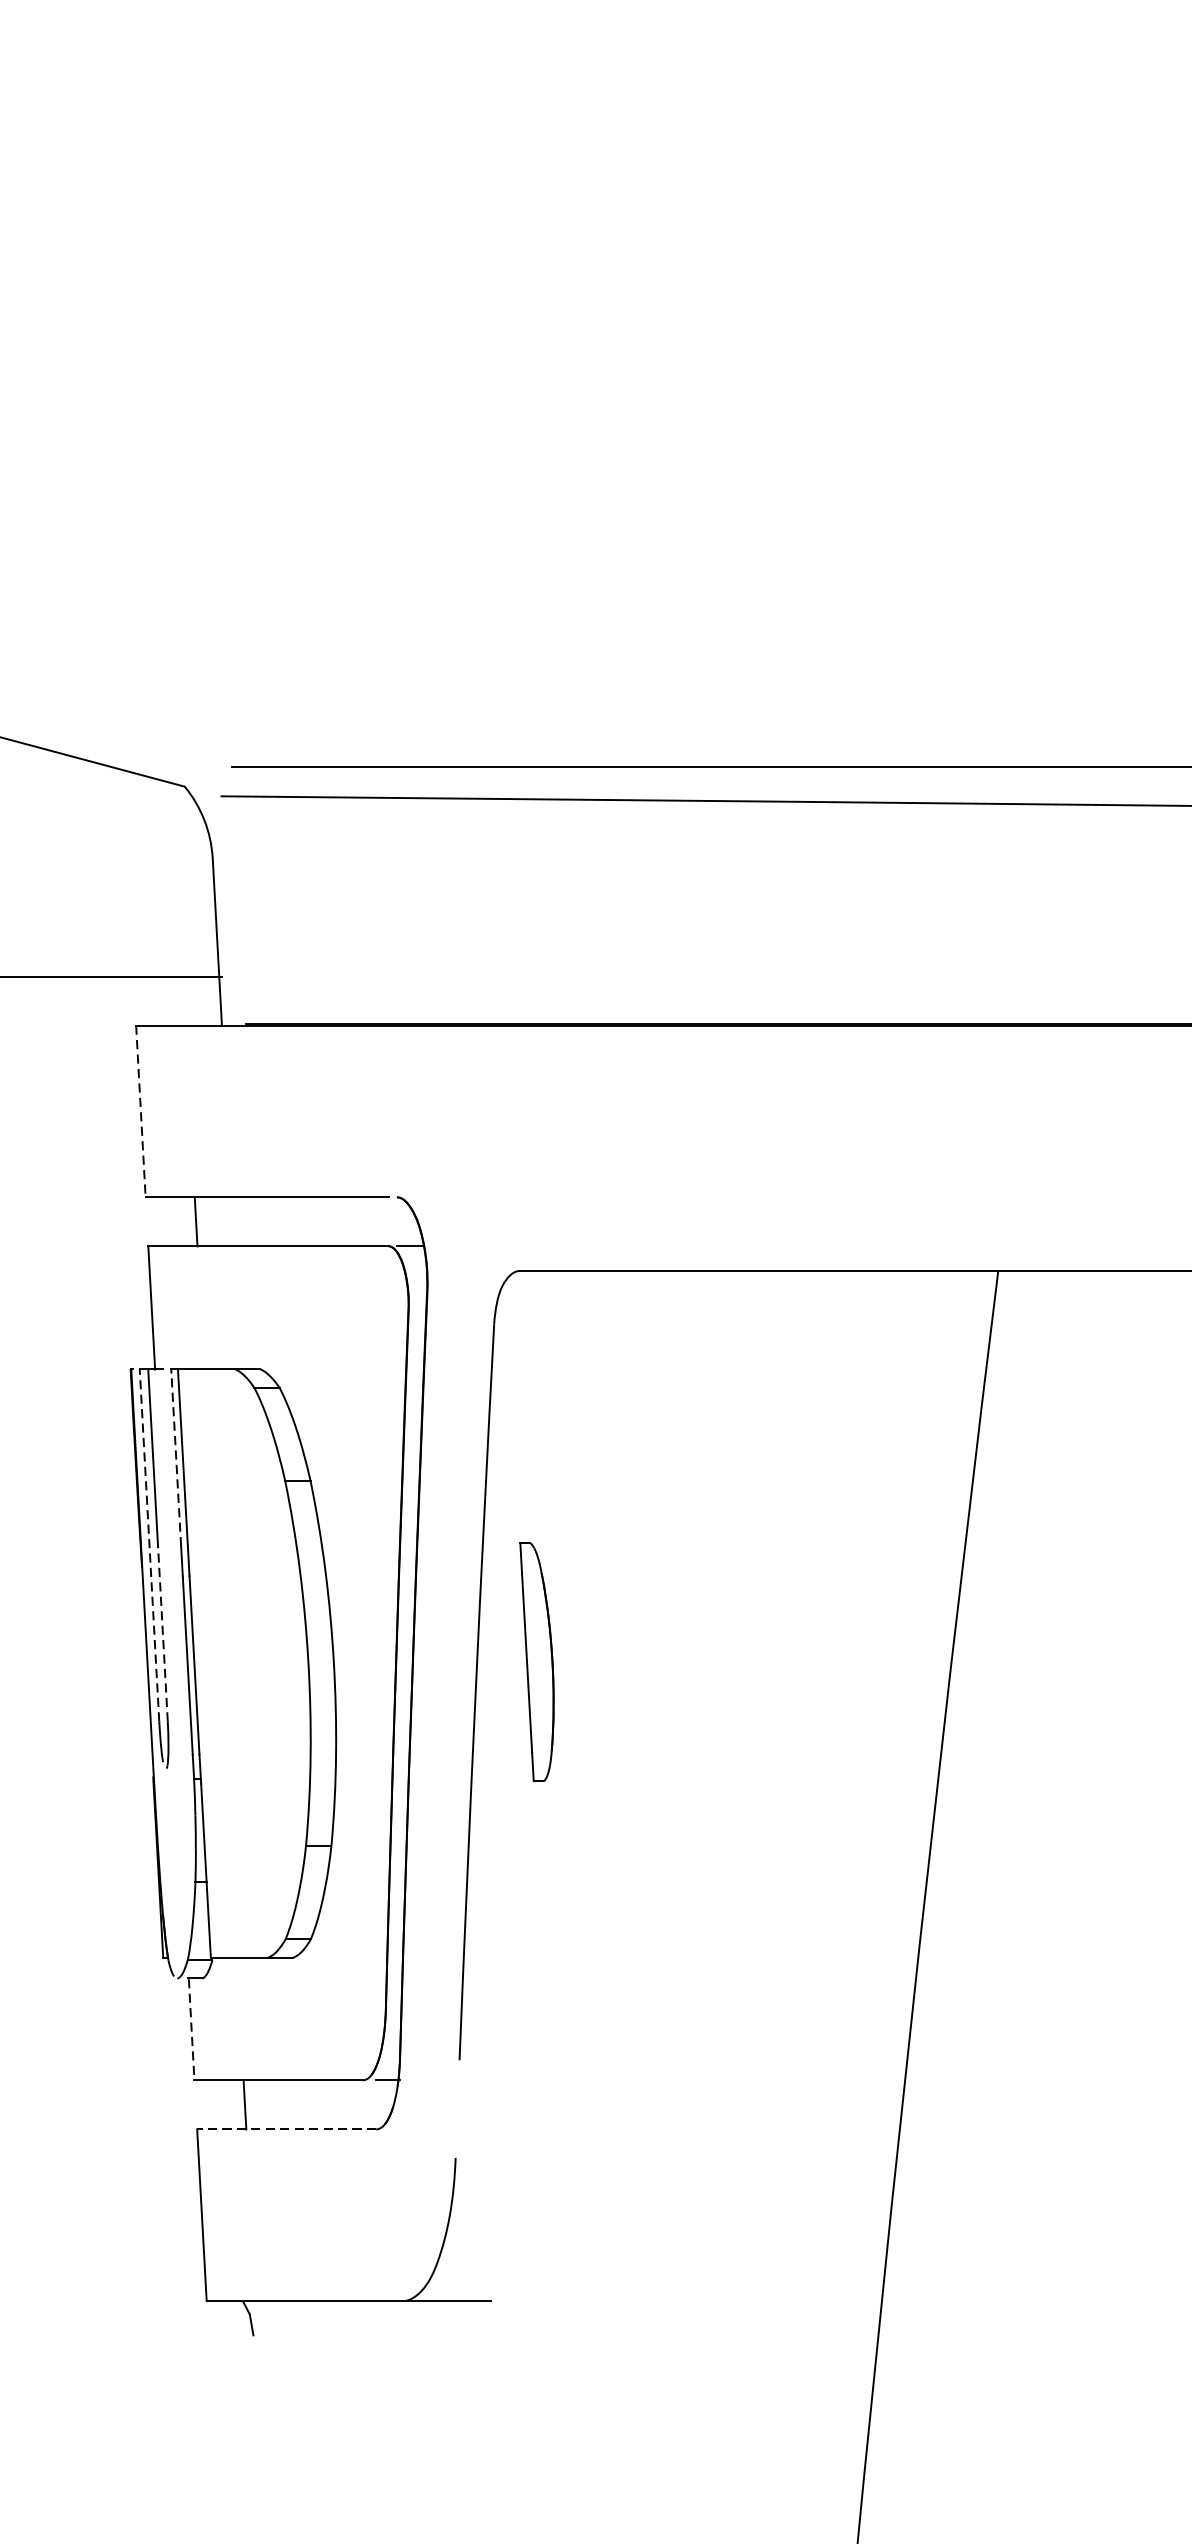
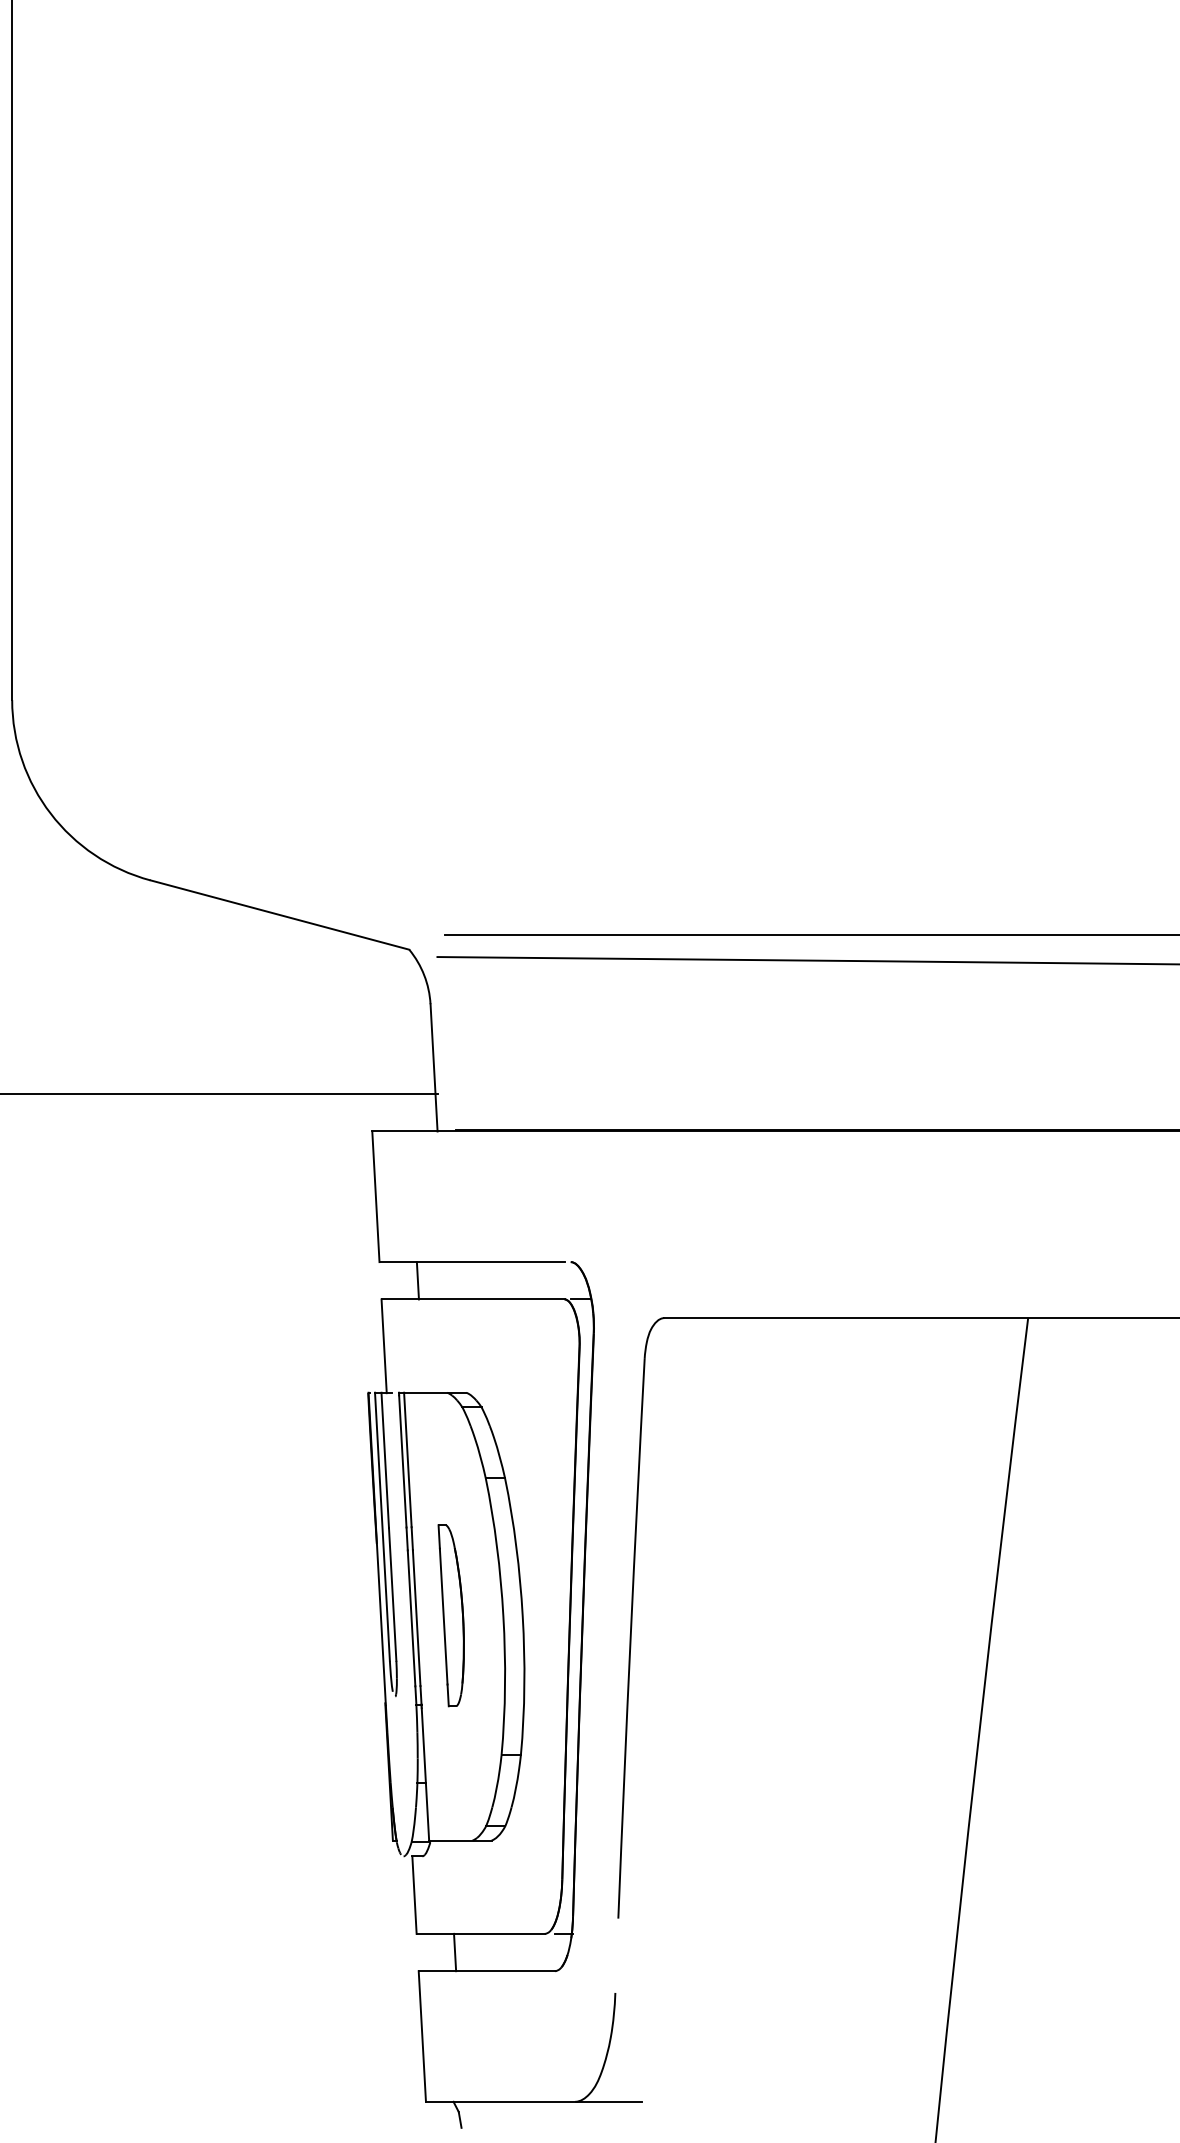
line: (140, 1112) -> (375, 1197), dashed -> solid
line: (175, 1458) -> (402, 1460), dashed -> solid
line: (149, 1544) -> (382, 1526), dashed -> solid
line: (162, 1632) -> (392, 1593), dashed -> solid
part: (536, 1661) -> (450, 1615), moved
line: (191, 2029) -> (414, 1895), dashed -> solid
line: (286, 2129) -> (486, 1971), dashed -> solid

